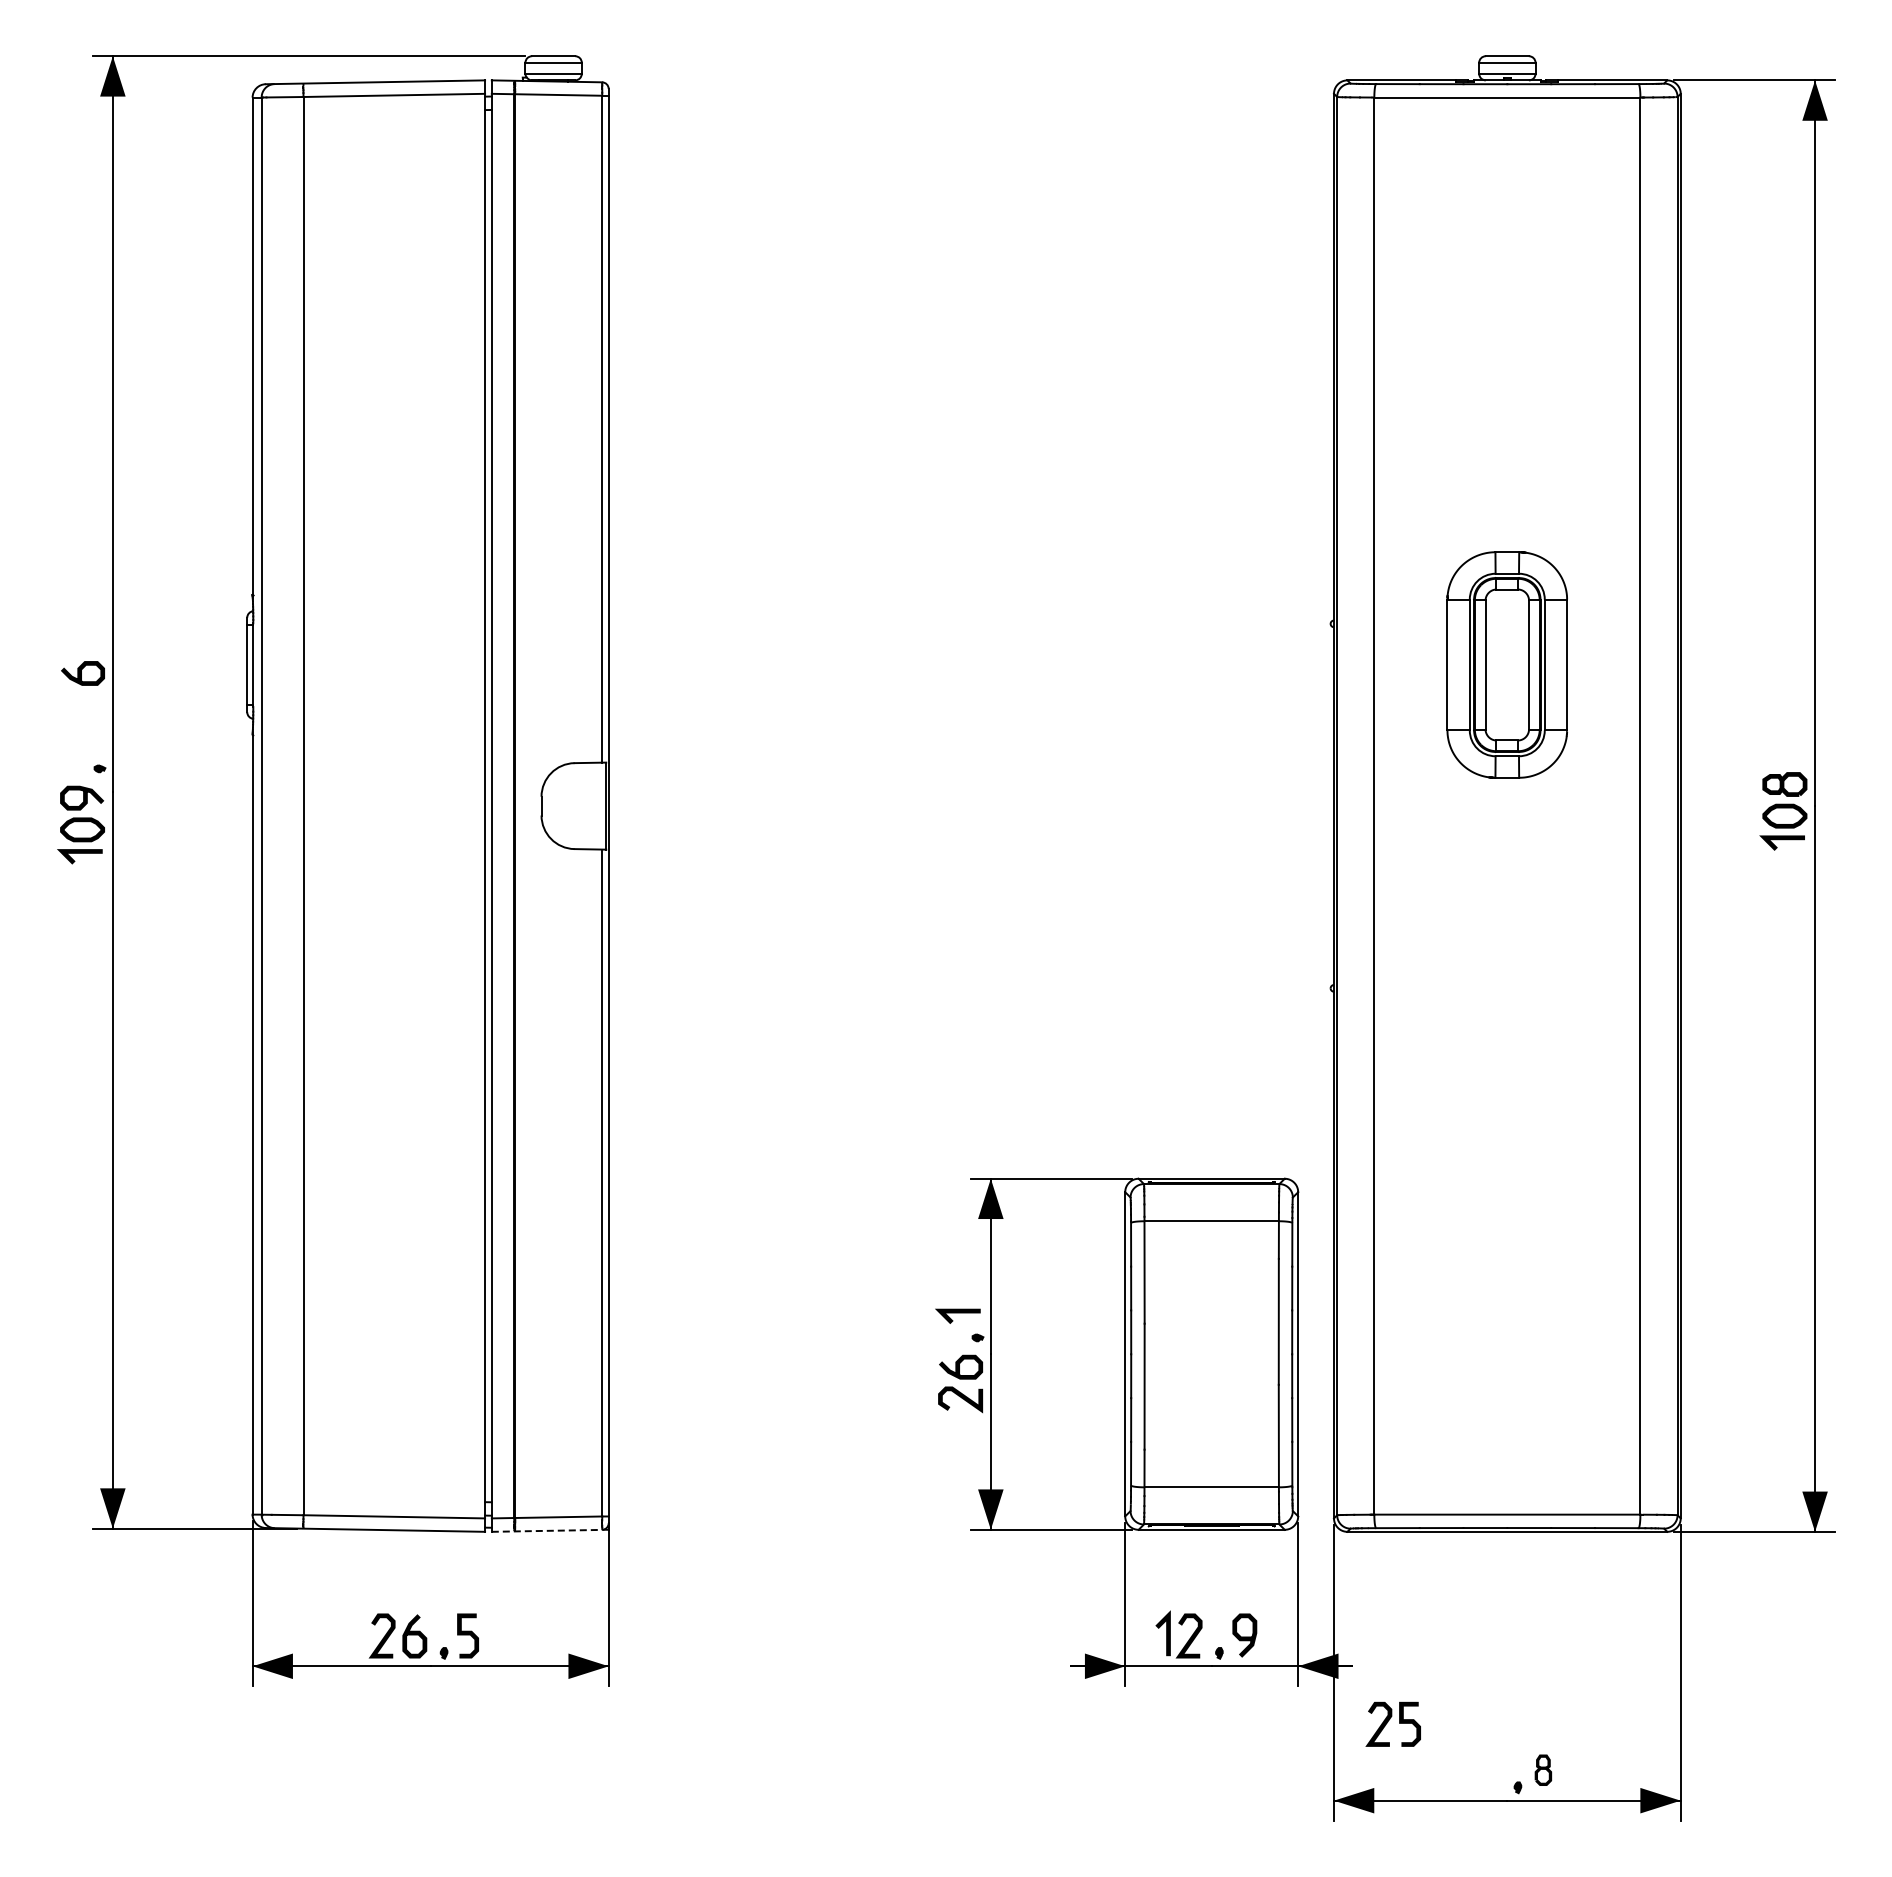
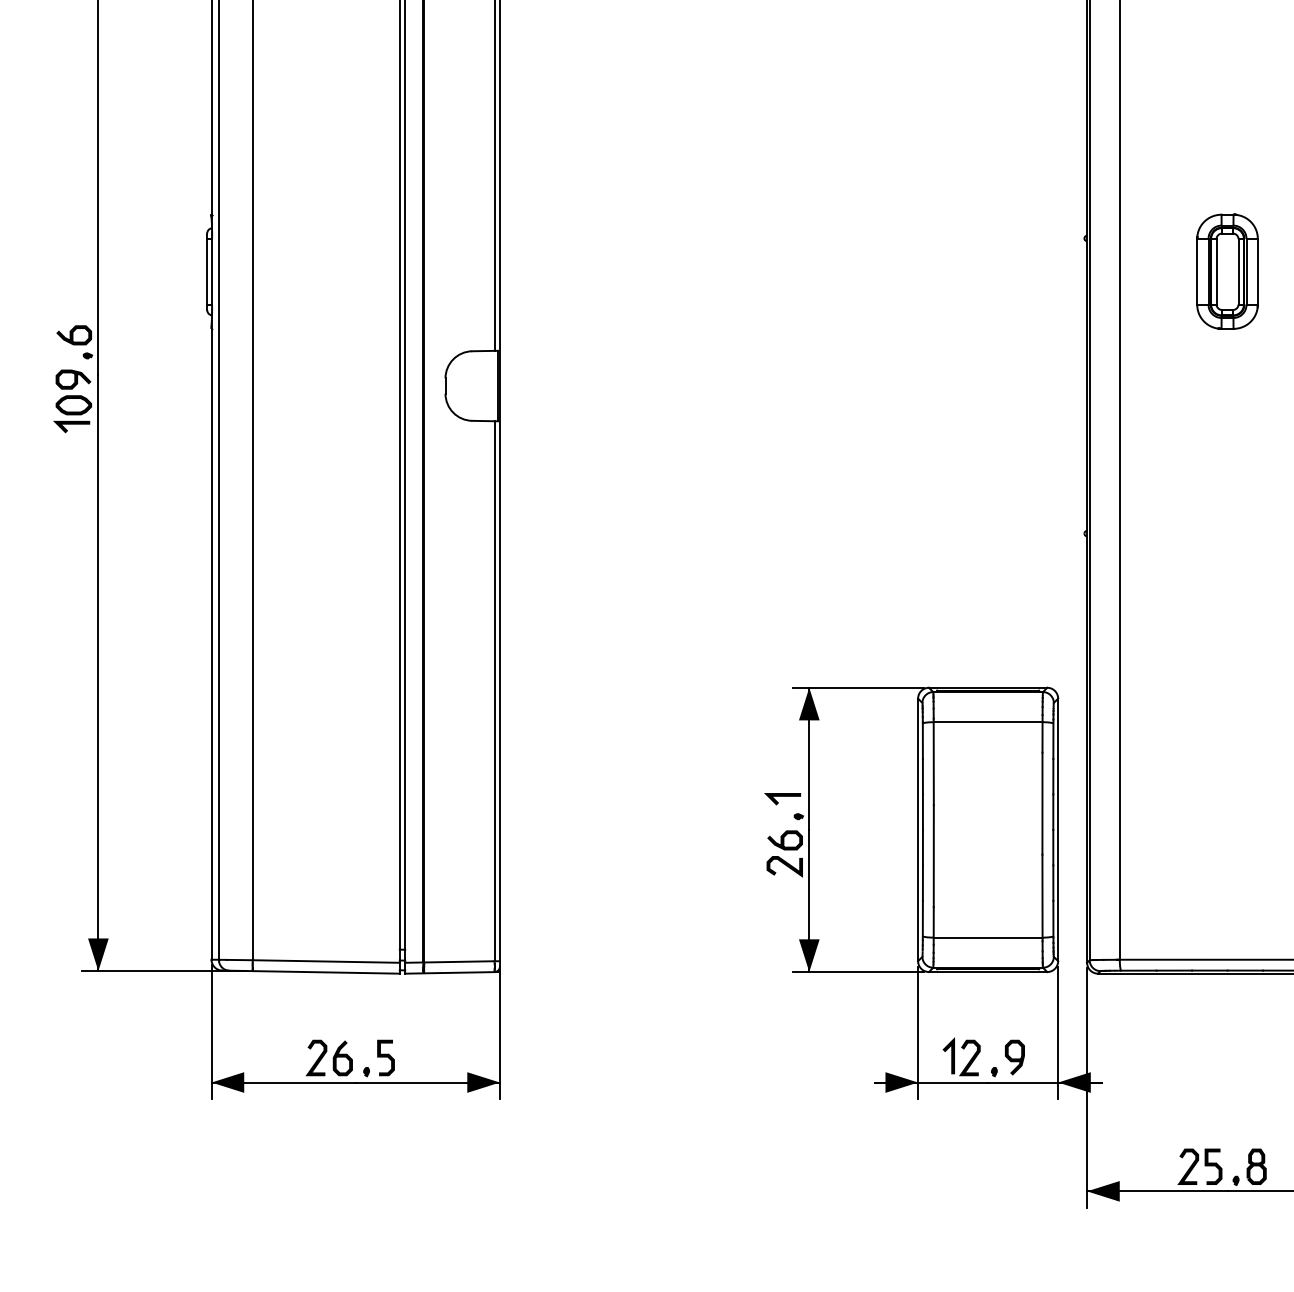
part: (1507, 664) -> (1227, 271), size x0.62
curve: (81, 673) -> (73, 335), moved
line: (547, 1530) -> (450, 972), dashed -> solid
part: (1392, 1723) -> (1199, 1166), moved
part: (1543, 1769) -> (1256, 1166), size x1.43

